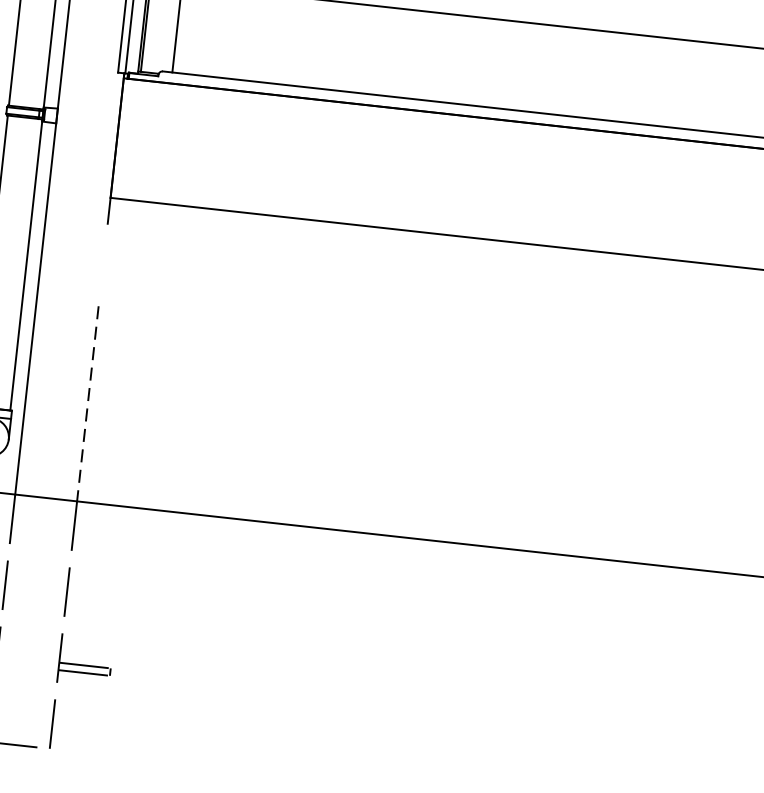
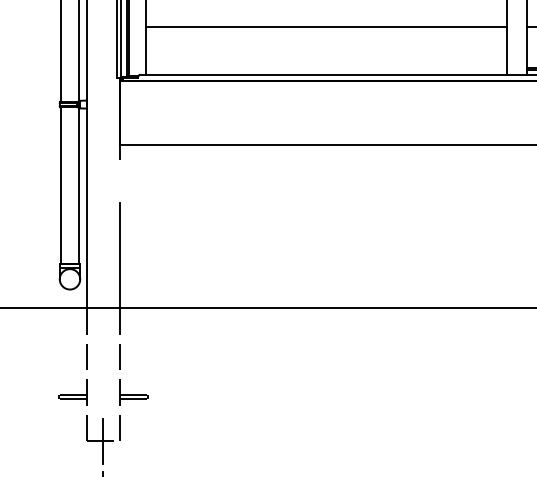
line: (88, 405) -> (120, 256), dashed -> solid
line: (18, 745) -> (103, 441), added

